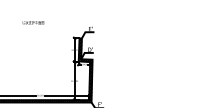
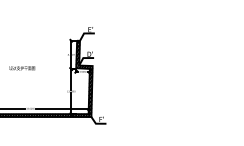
text: (33, 23) -> (22, 68), moved

